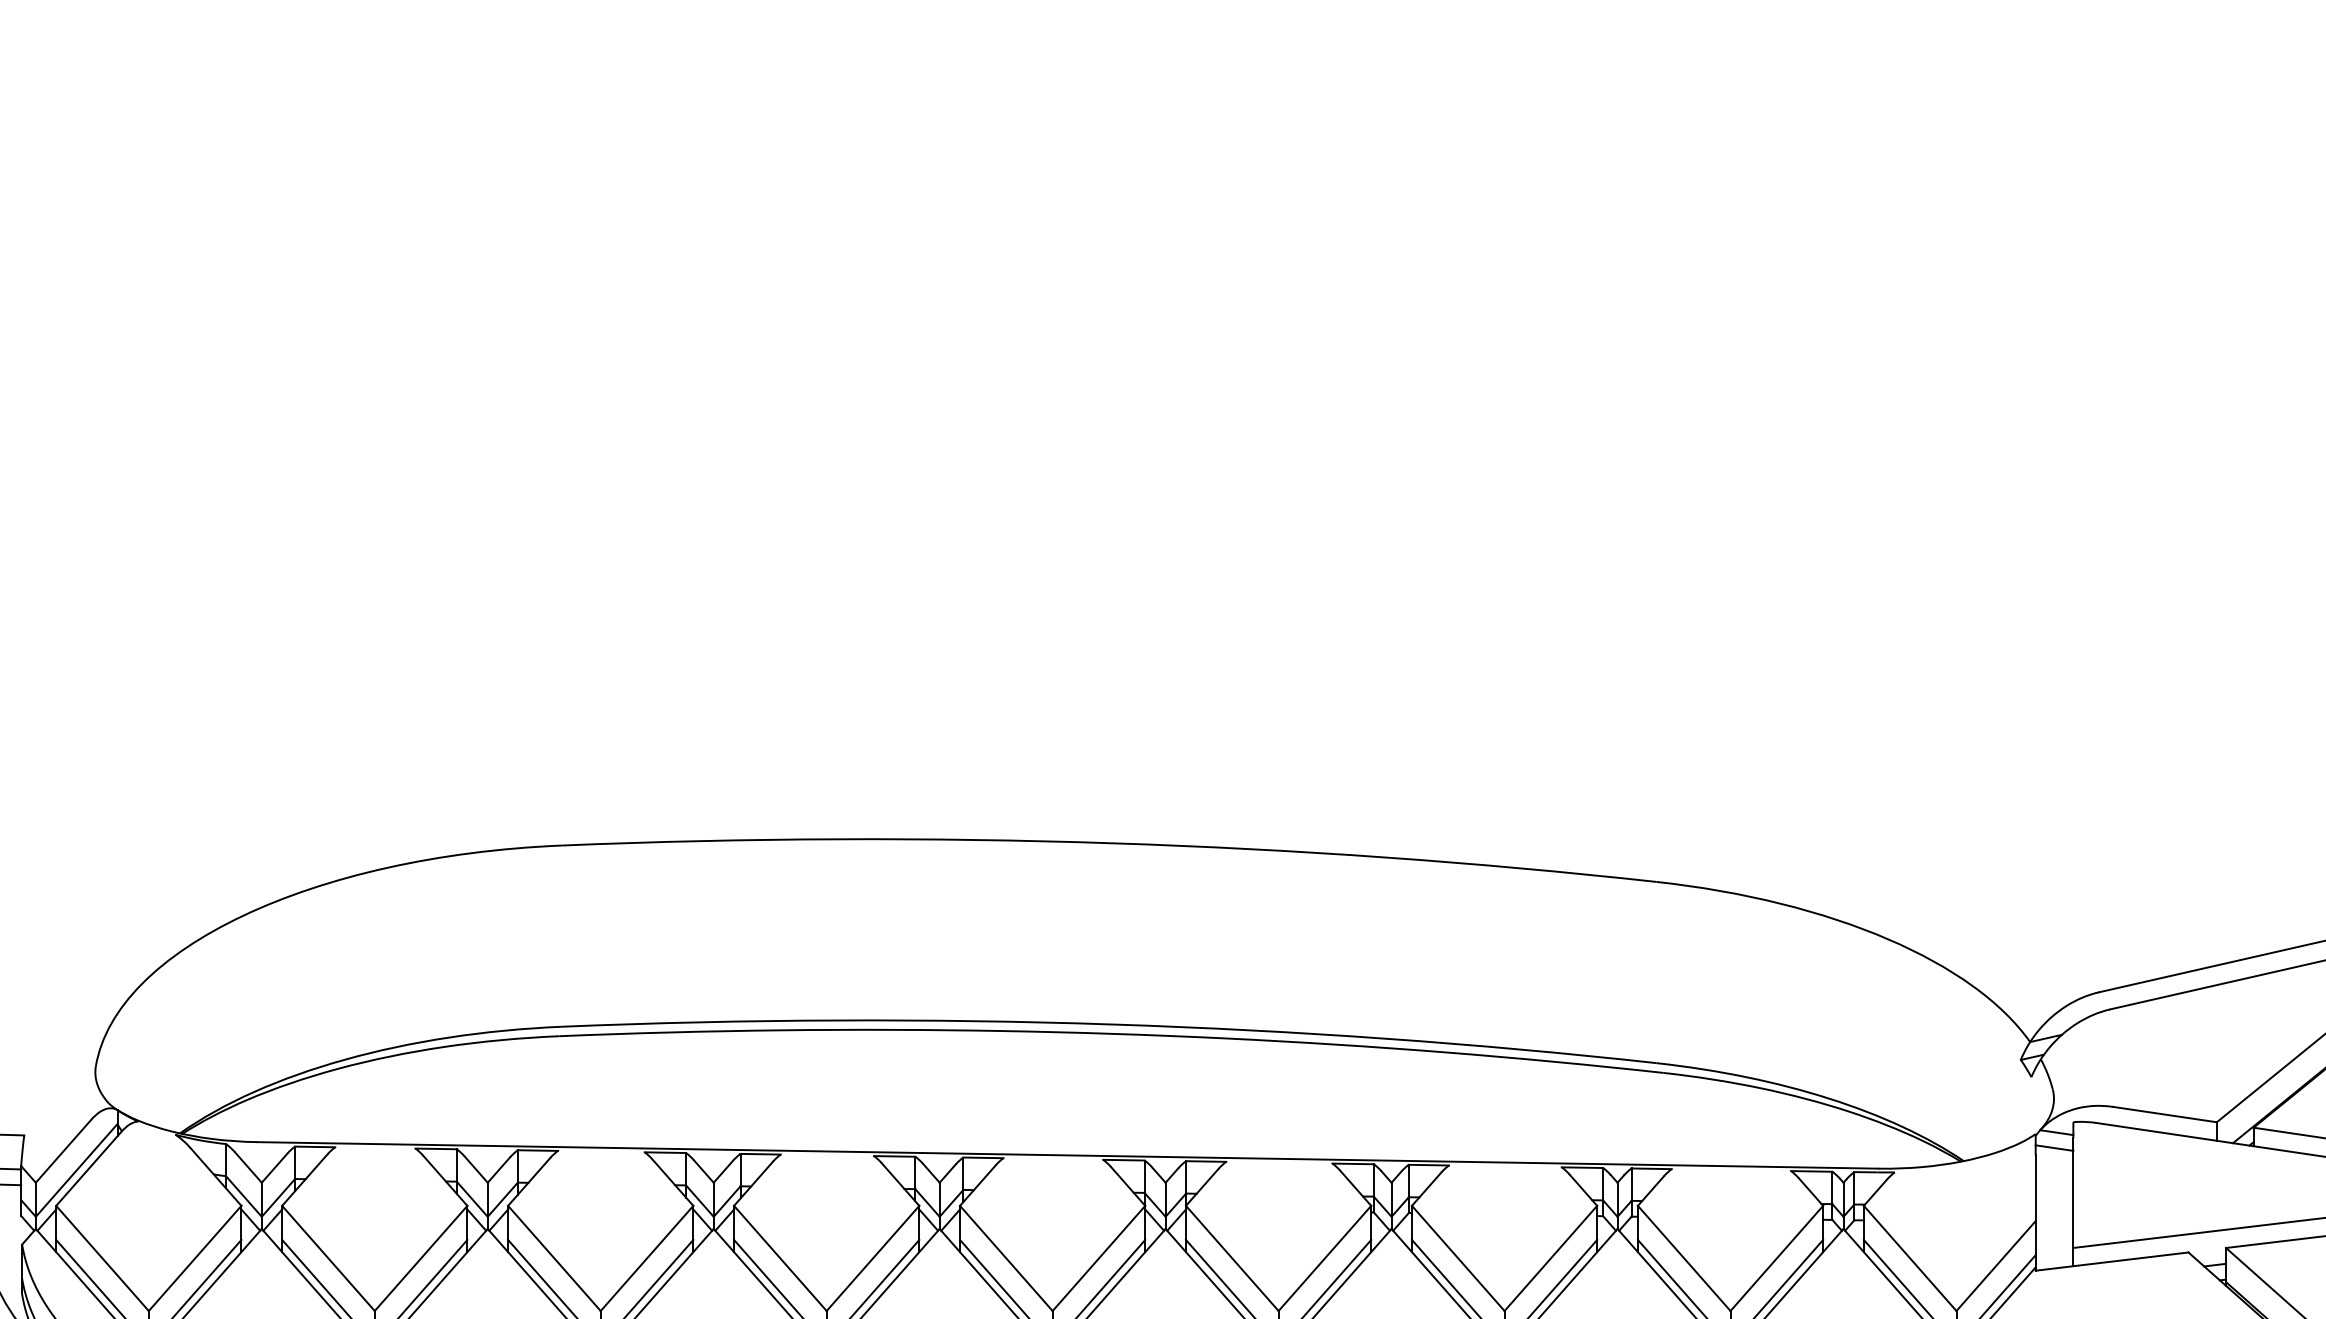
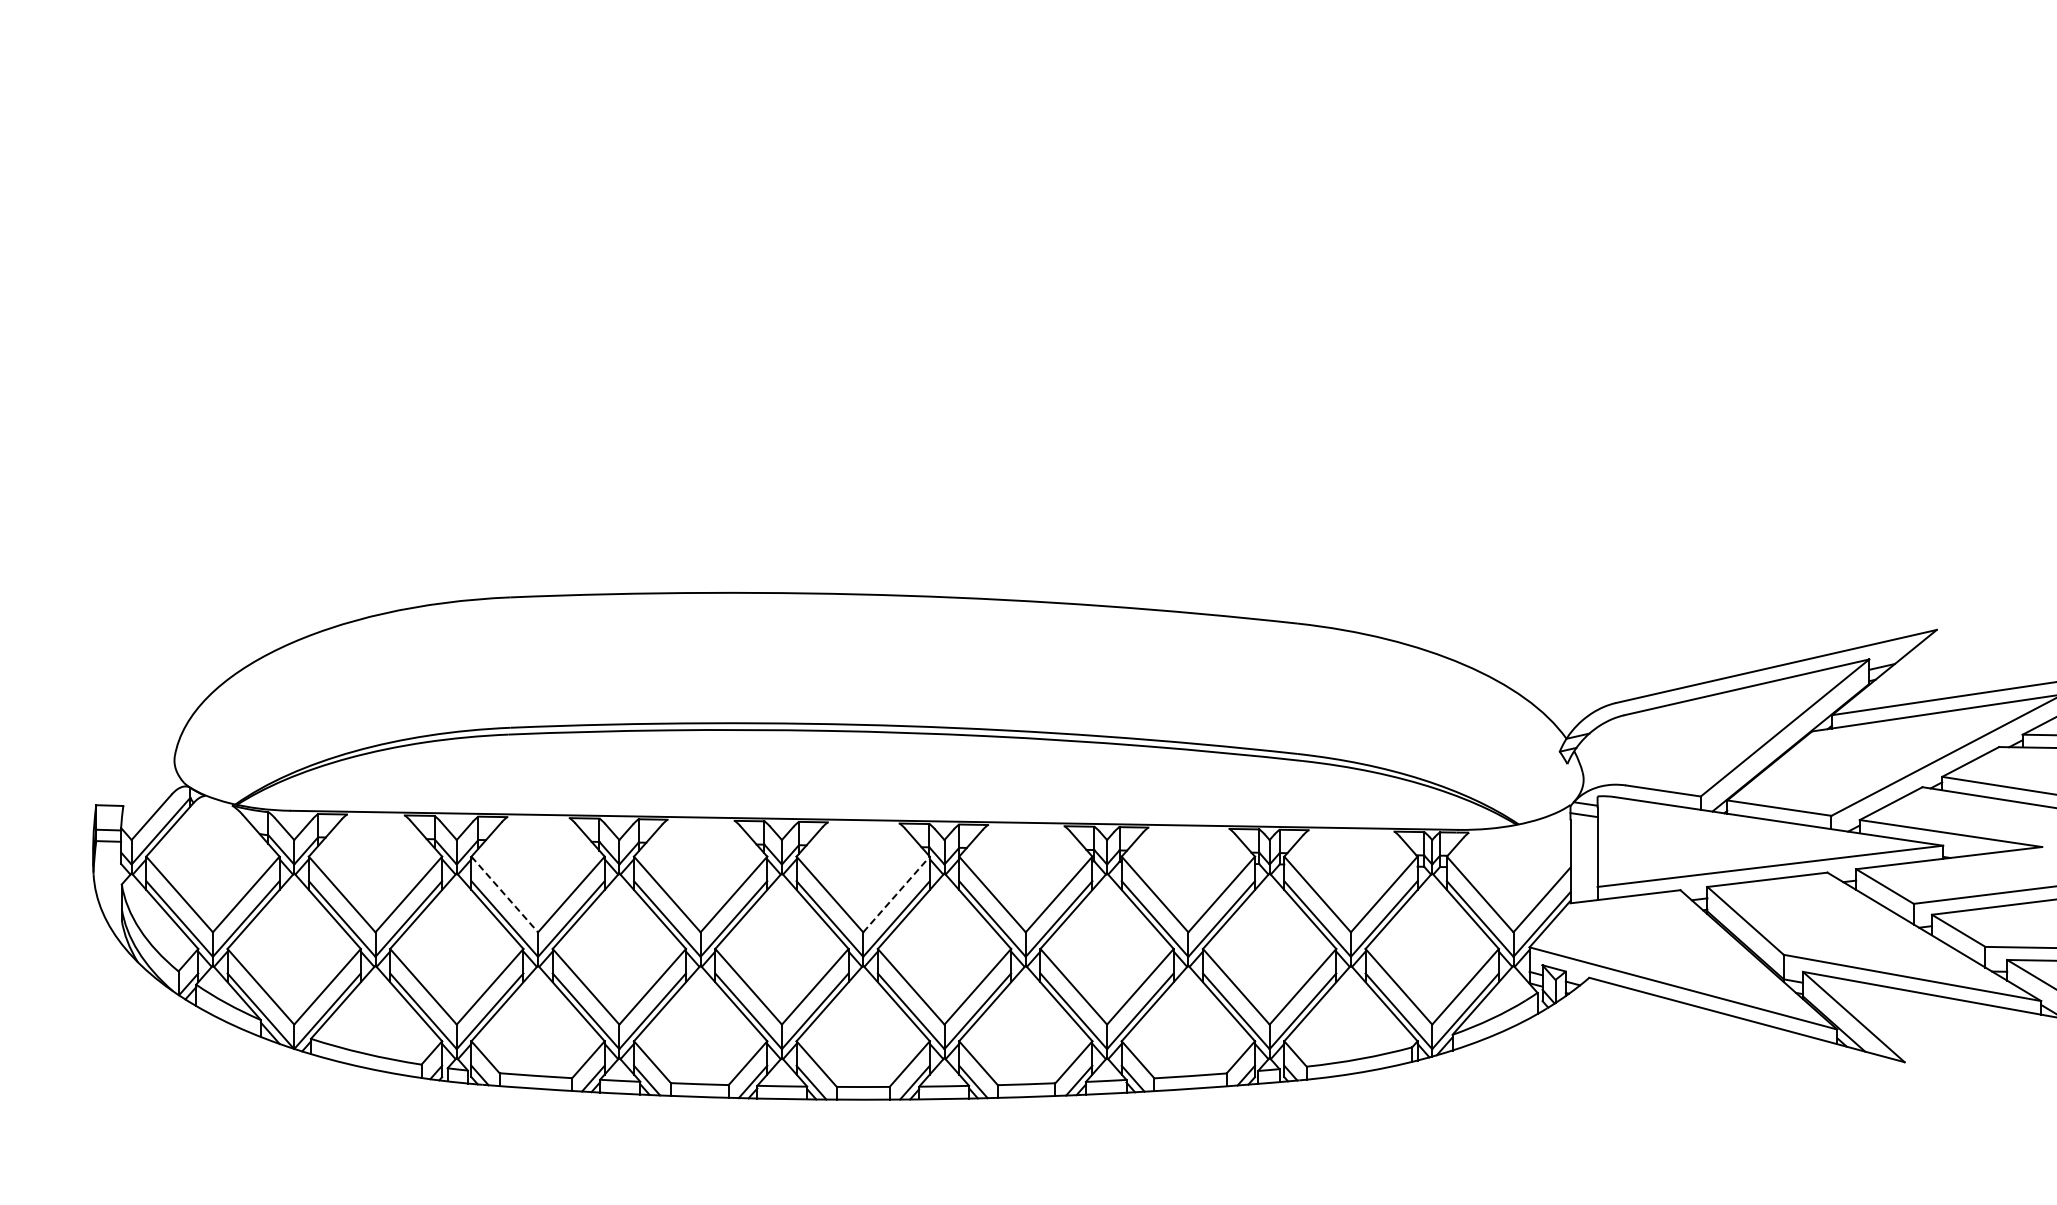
line: (555, 1258) -> (505, 894), solid -> dashed
line: (1098, 1258) -> (896, 894), solid -> dashed

